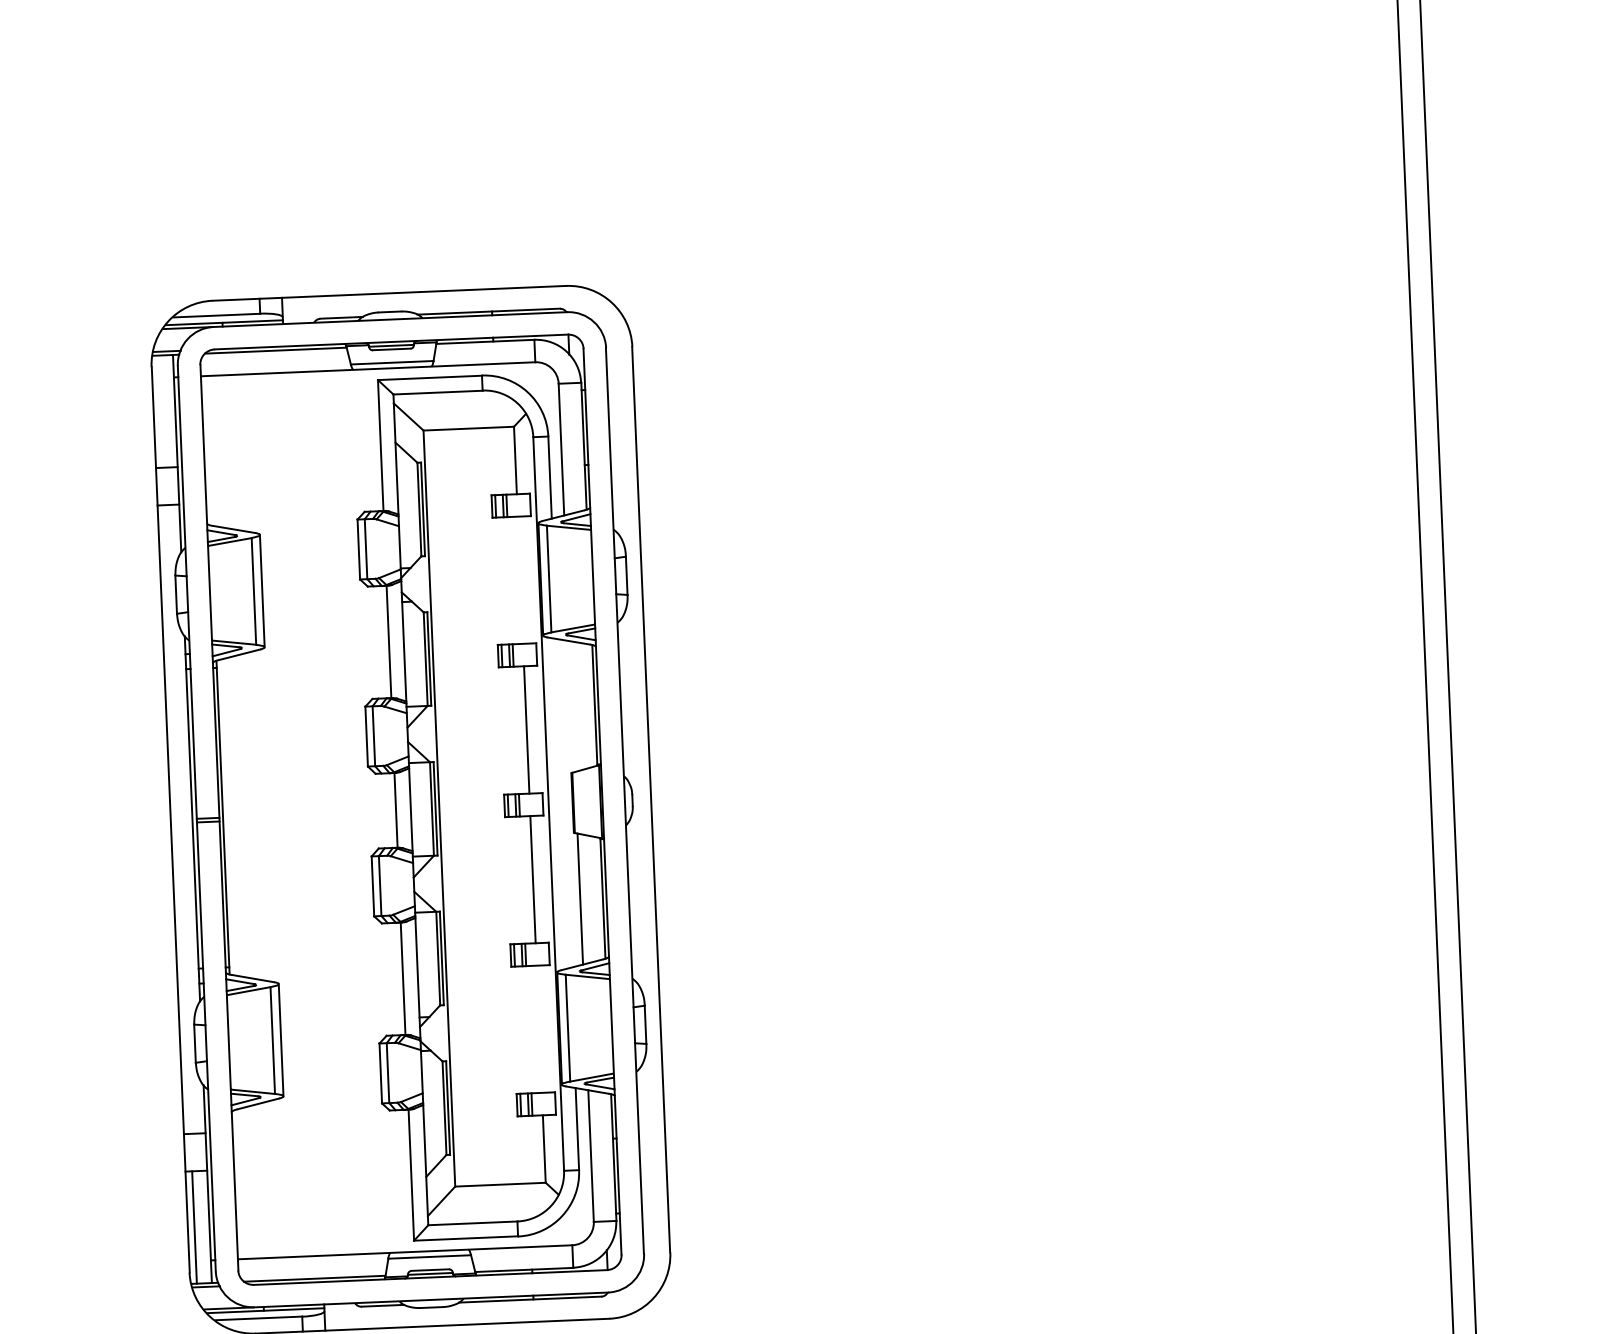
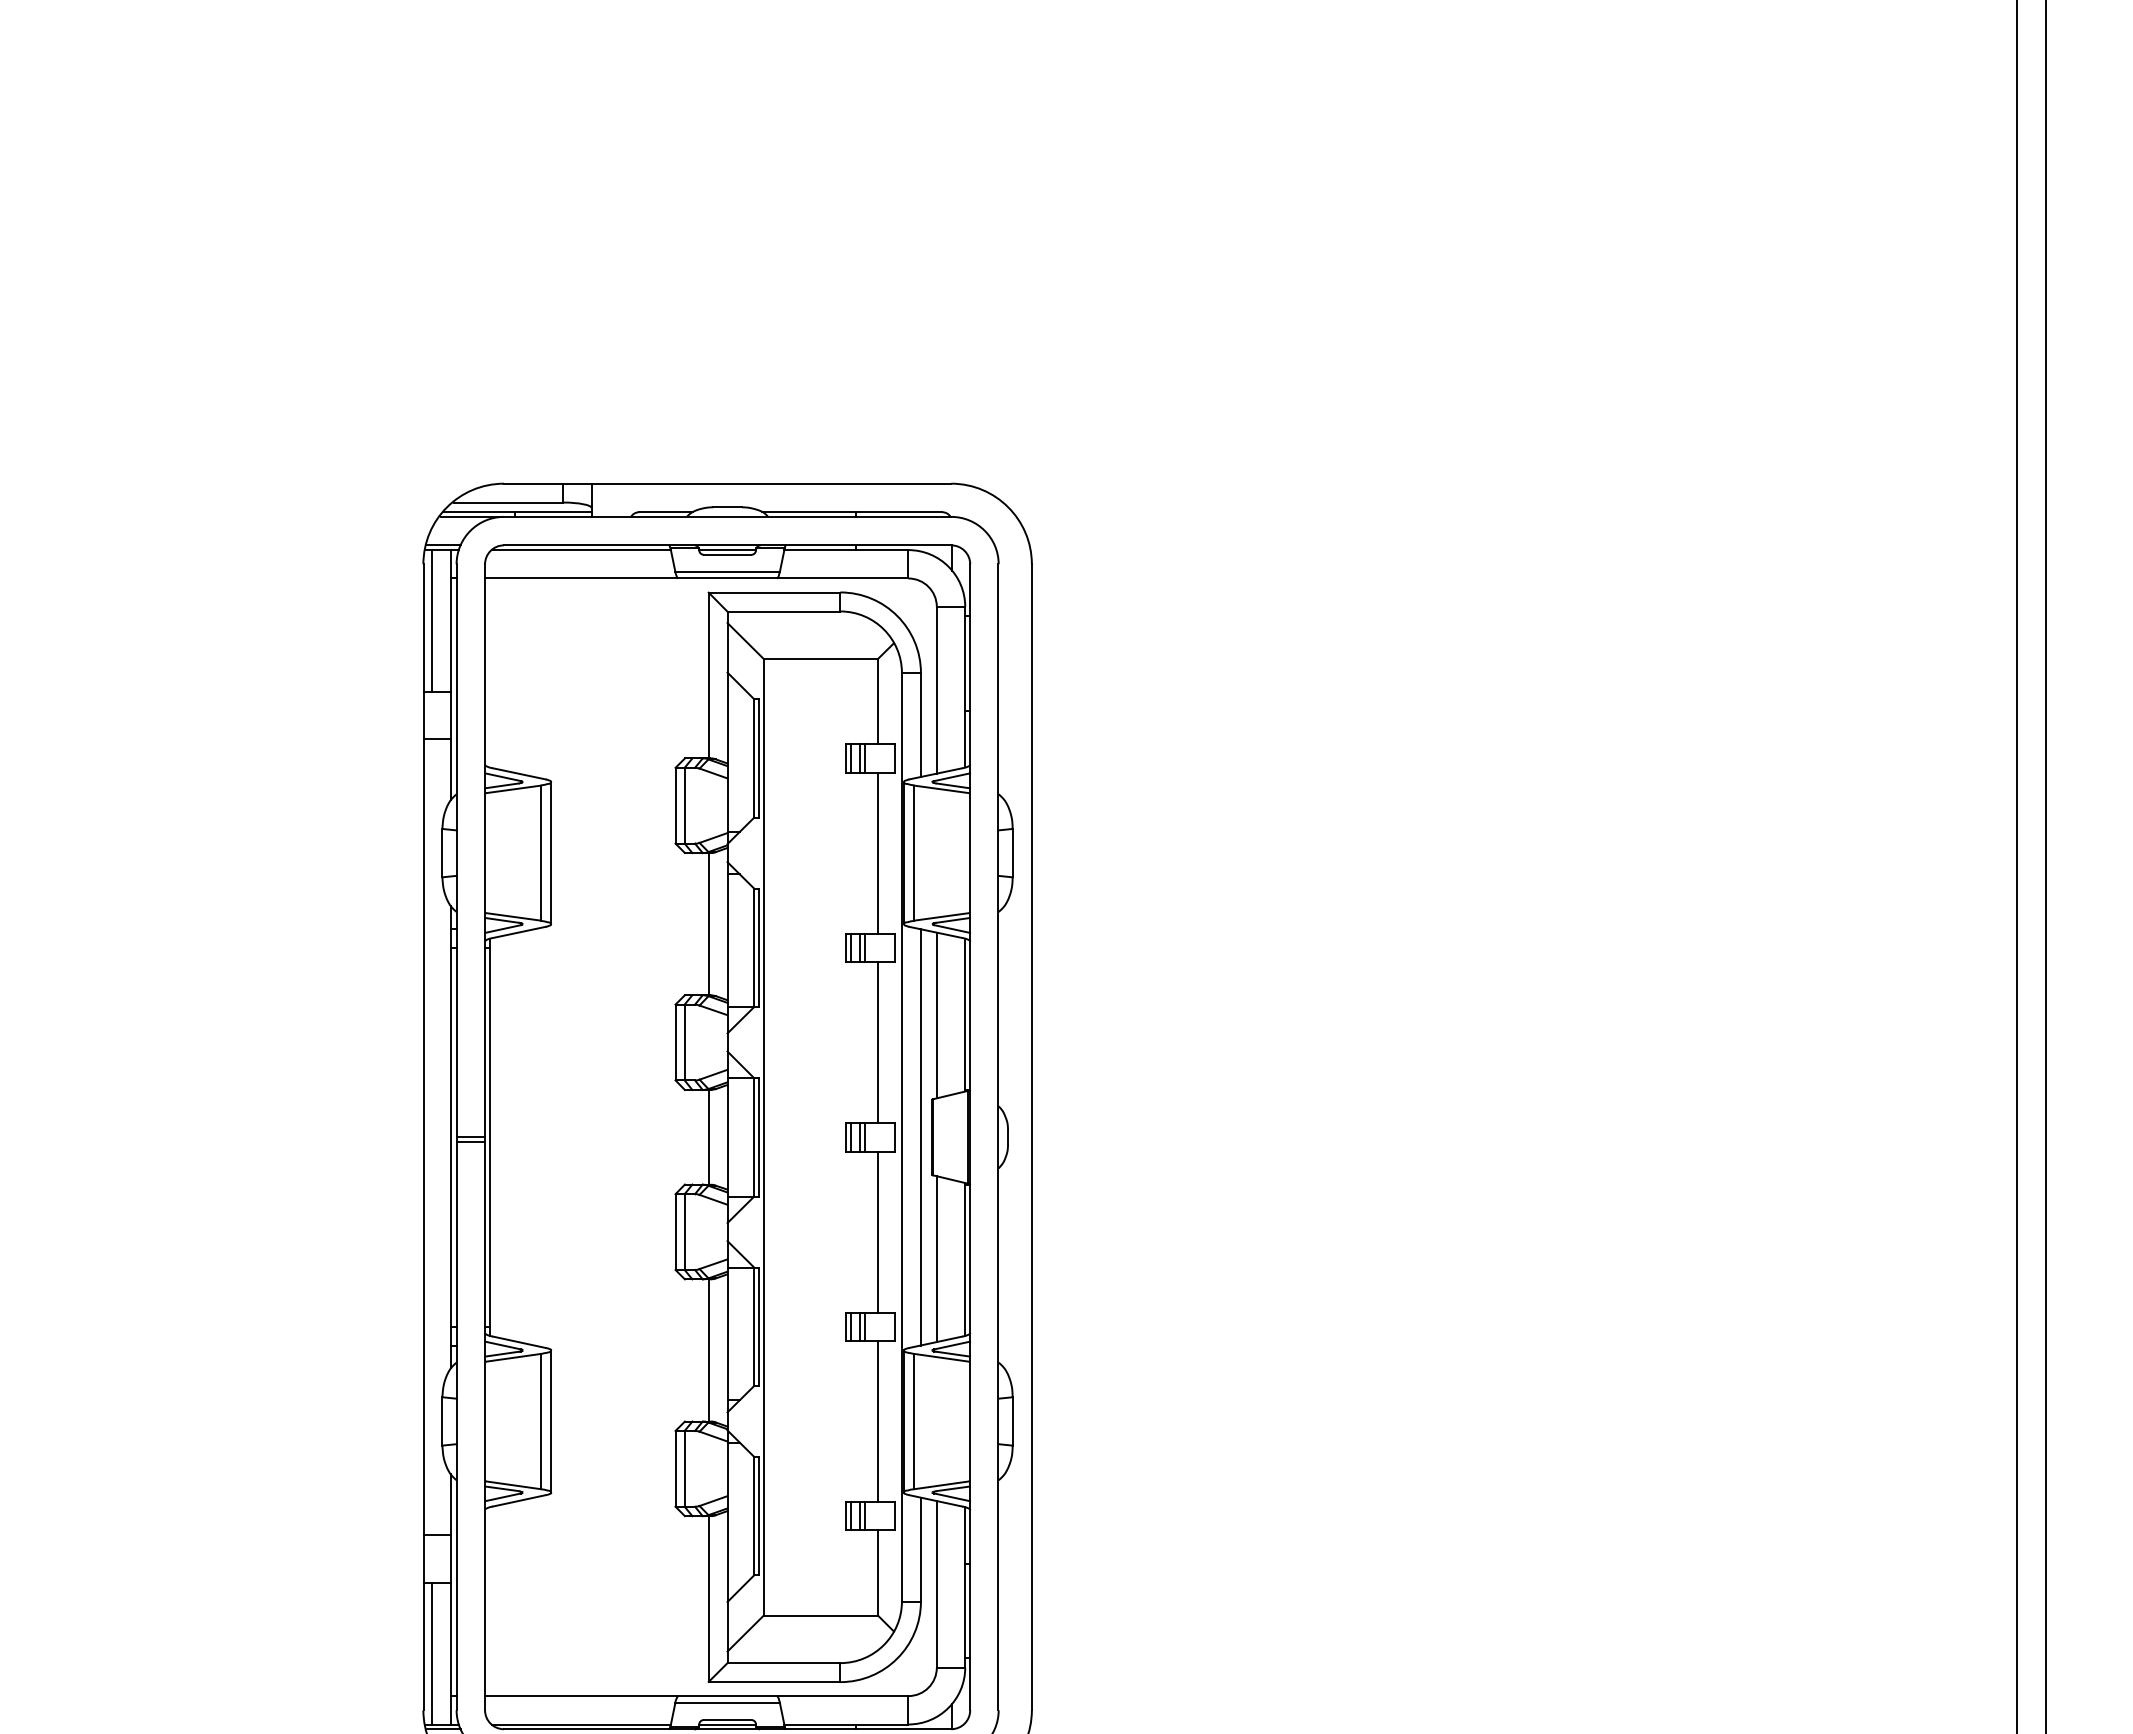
line: (160, 412) -> (432, 621), added
line: (520, 579) -> (878, 852), added
line: (571, 706) -> (936, 1015), added
line: (563, 803) -> (920, 1137), added
line: (539, 1028) -> (878, 1420), added

